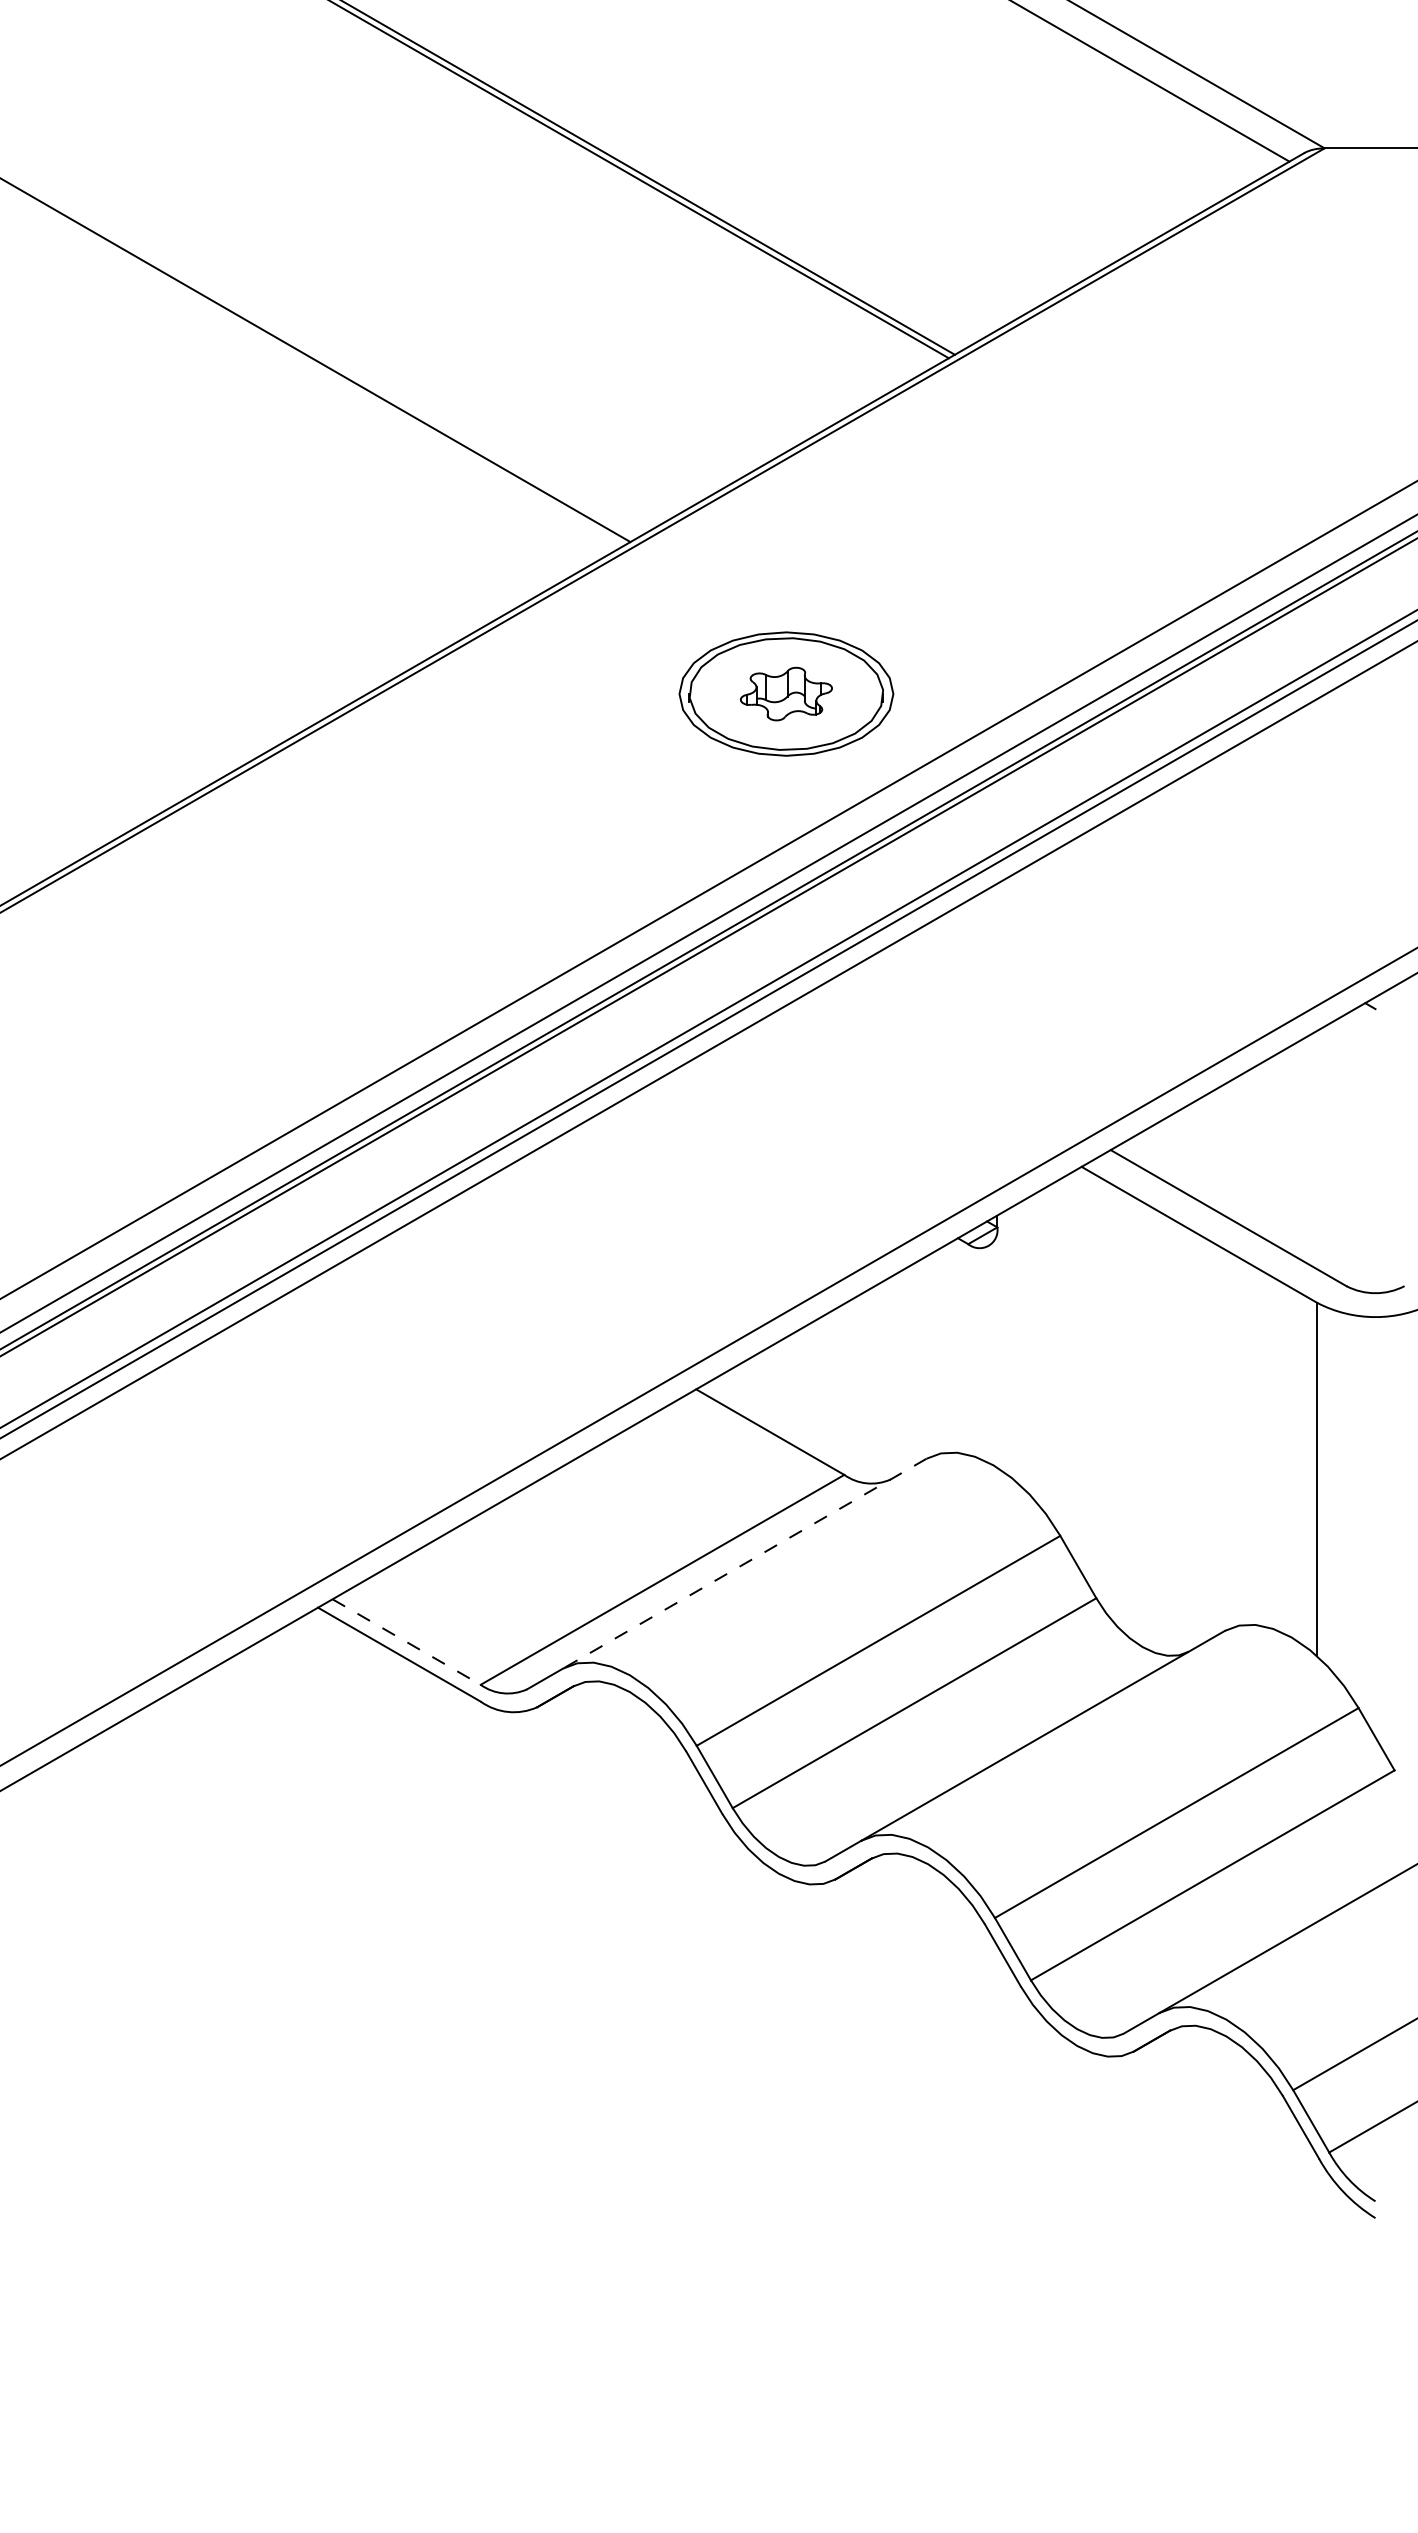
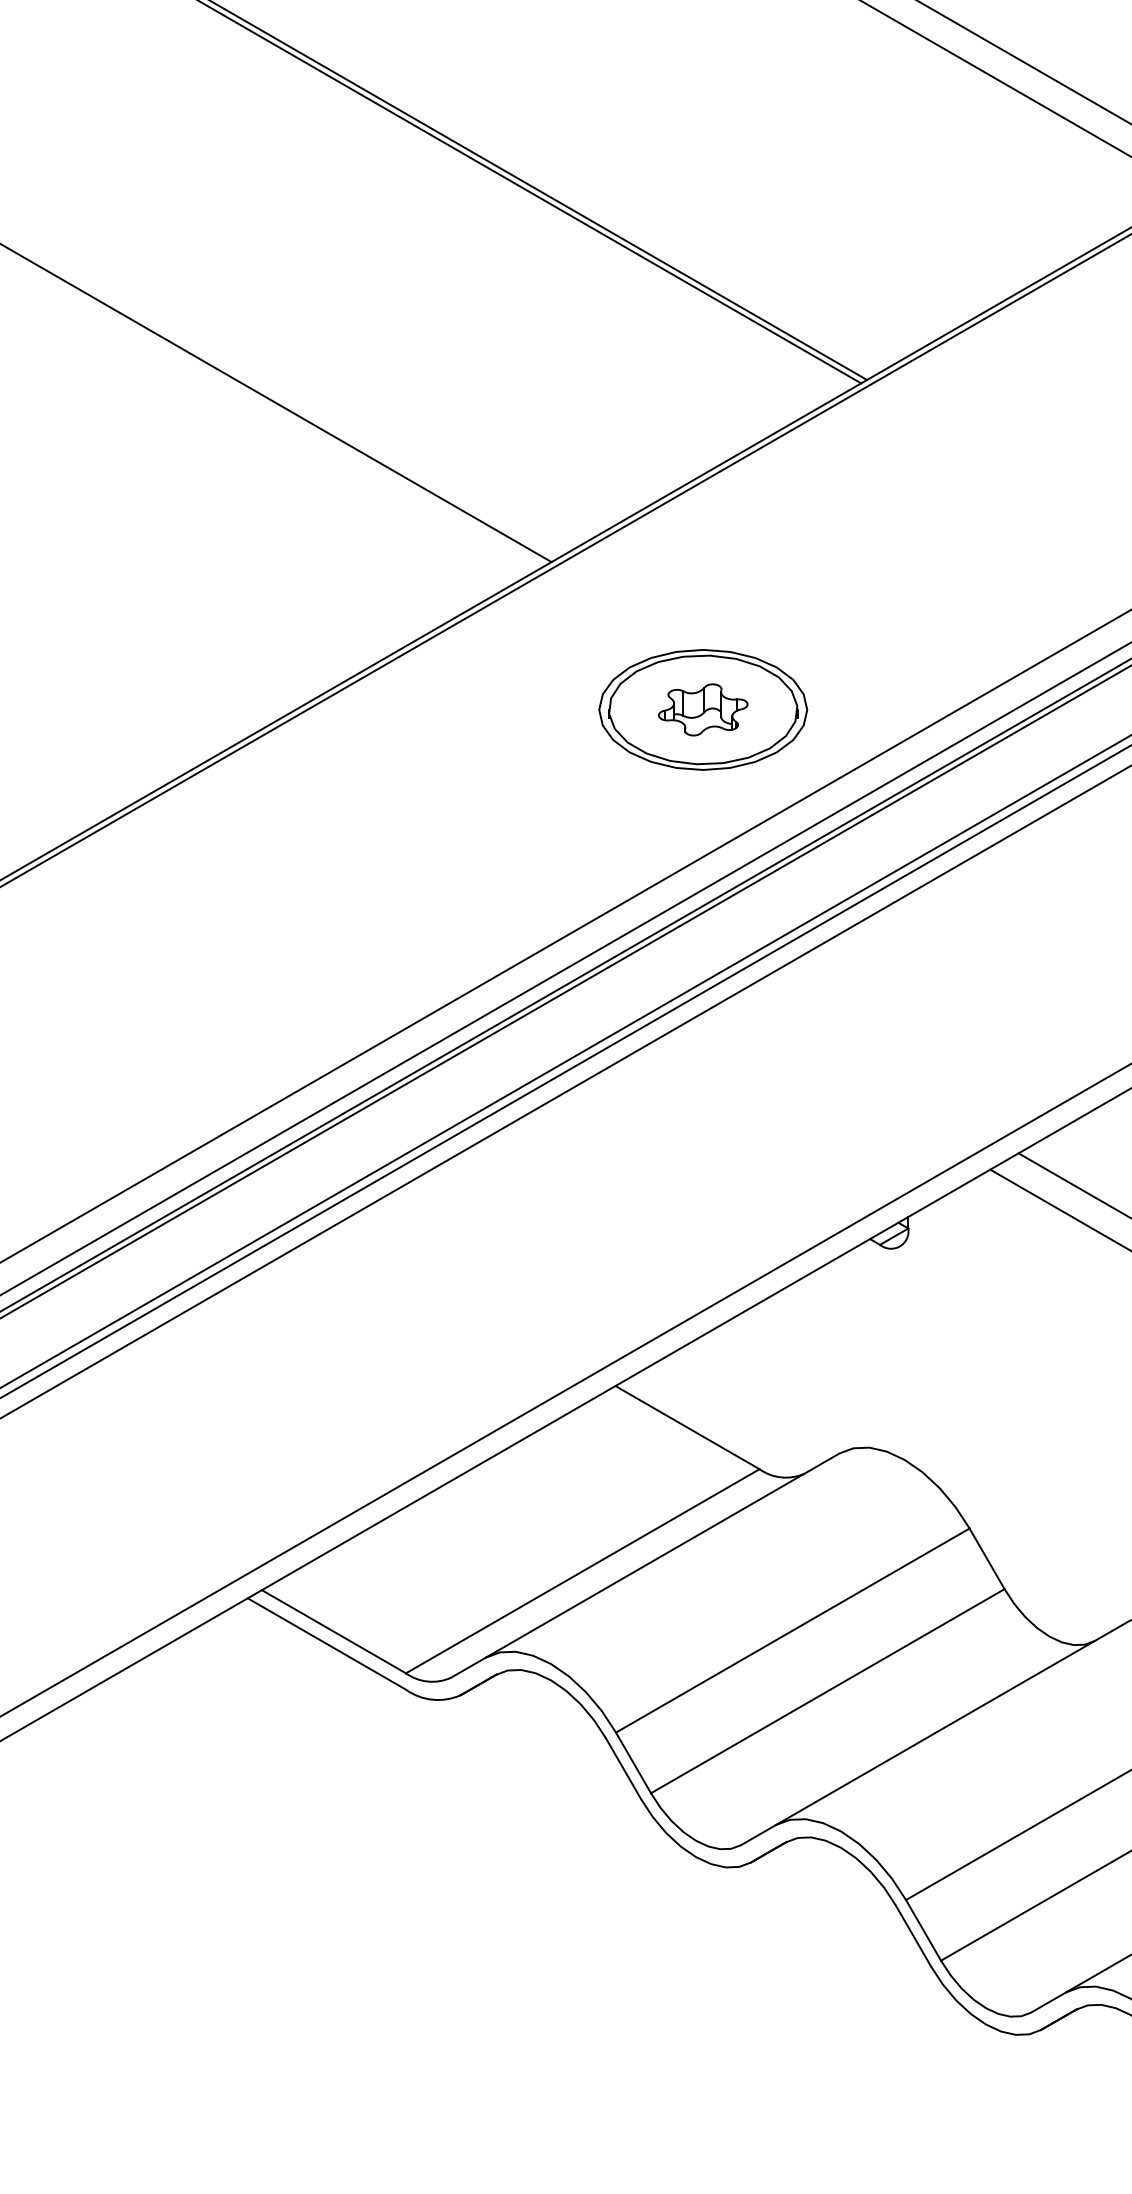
line: (744, 1563) -> (662, 1555), dashed -> solid
line: (406, 1642) -> (333, 1632), dashed -> solid

